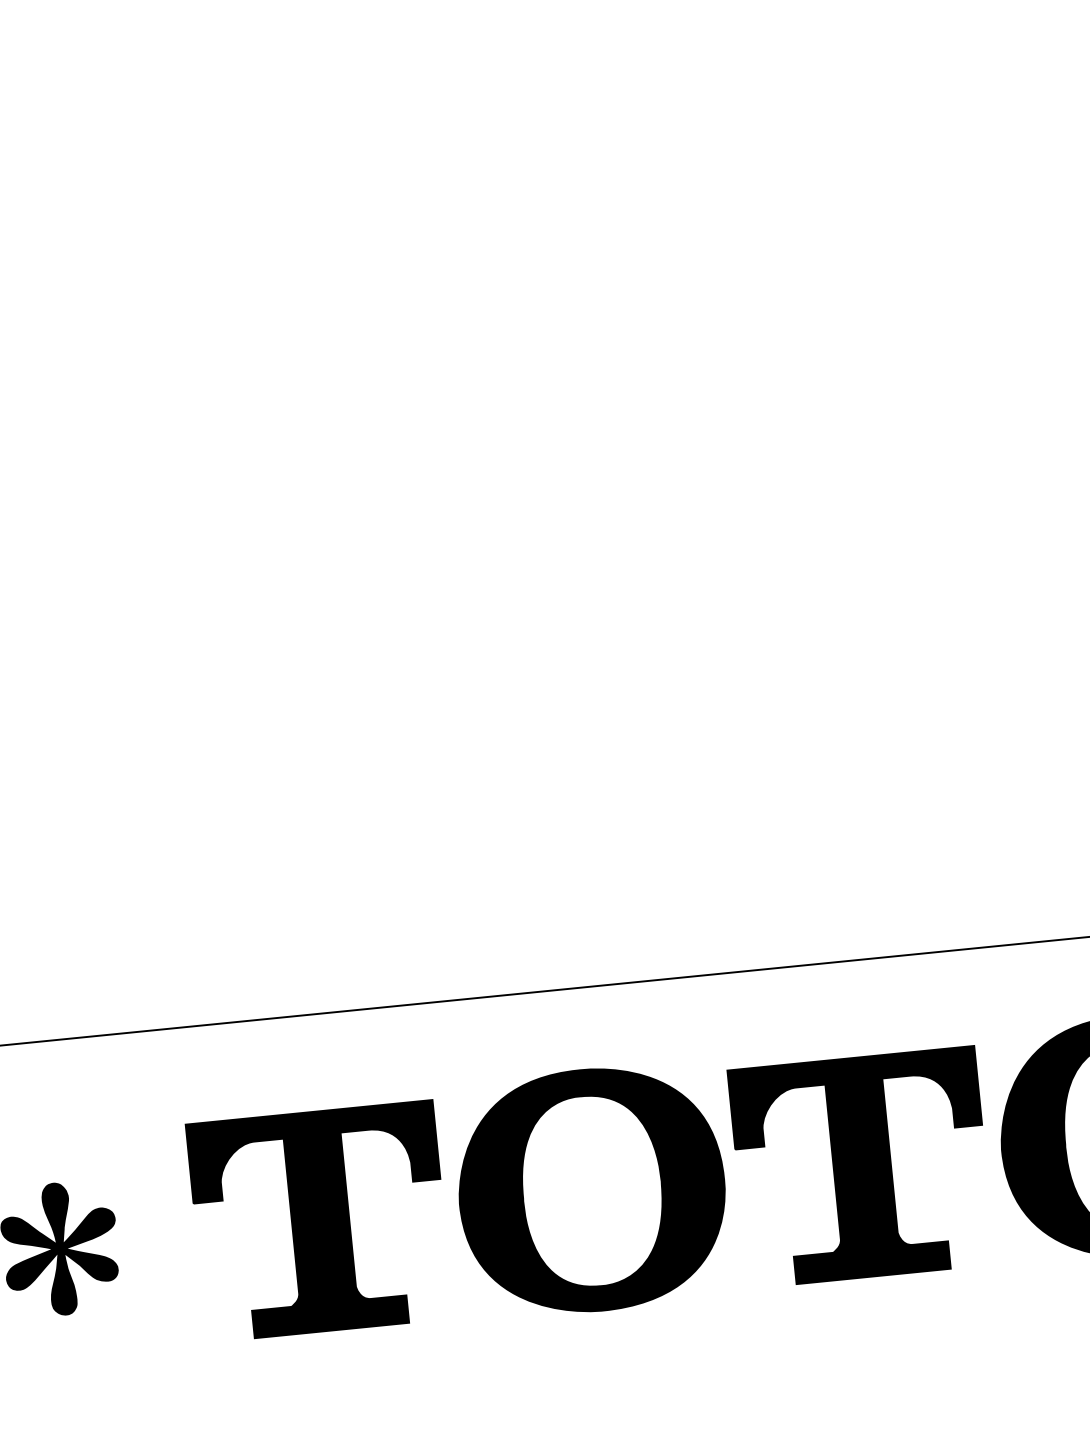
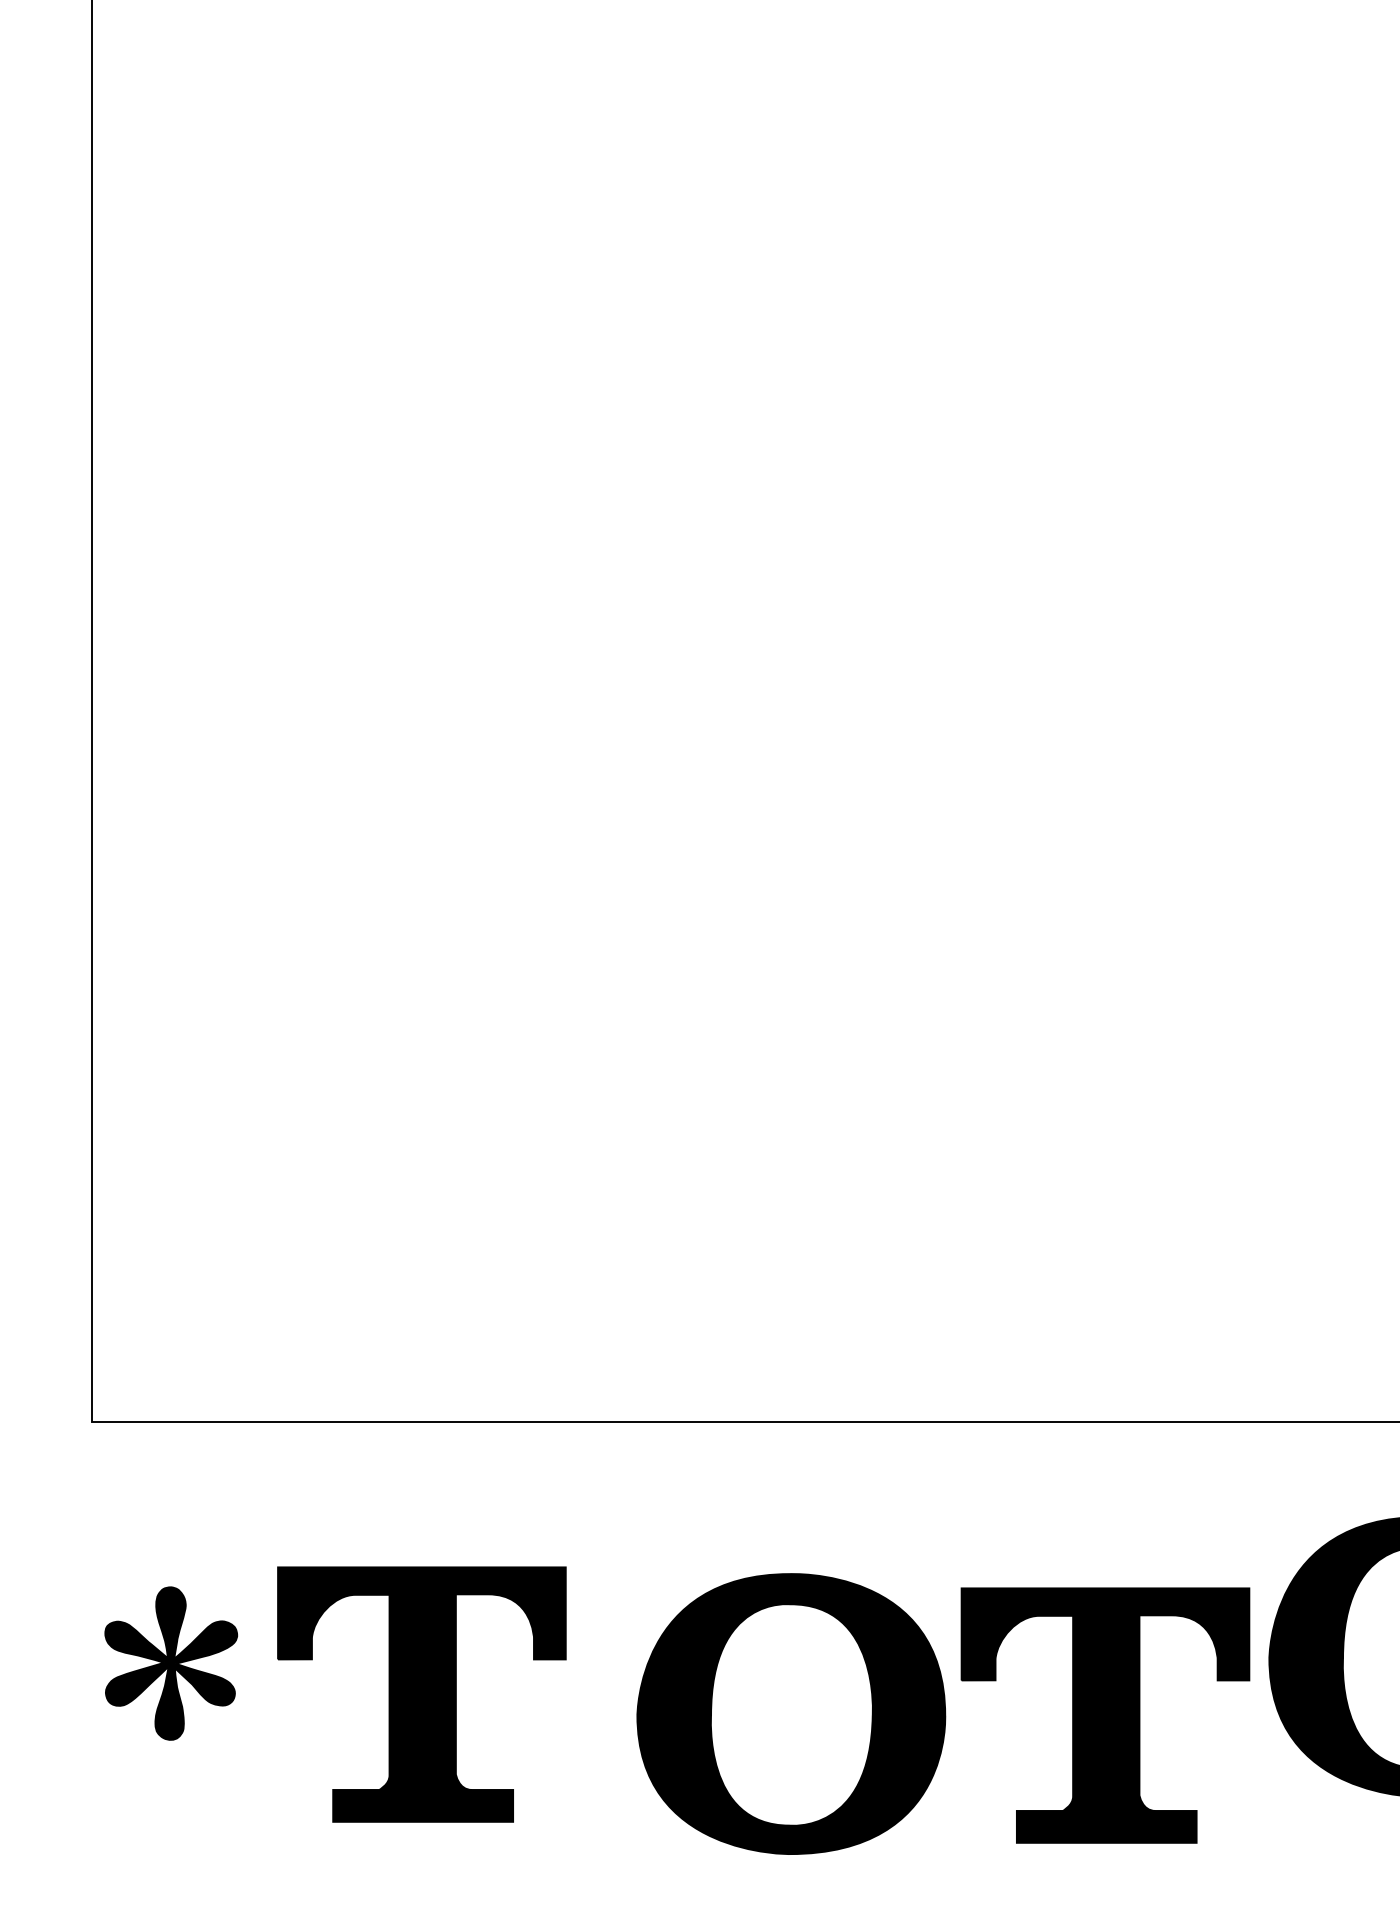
part: (861, 1167) -> (1105, 1715), moved
part: (591, 1189) -> (791, 1713), moved
part: (319, 1221) -> (421, 1694), moved

